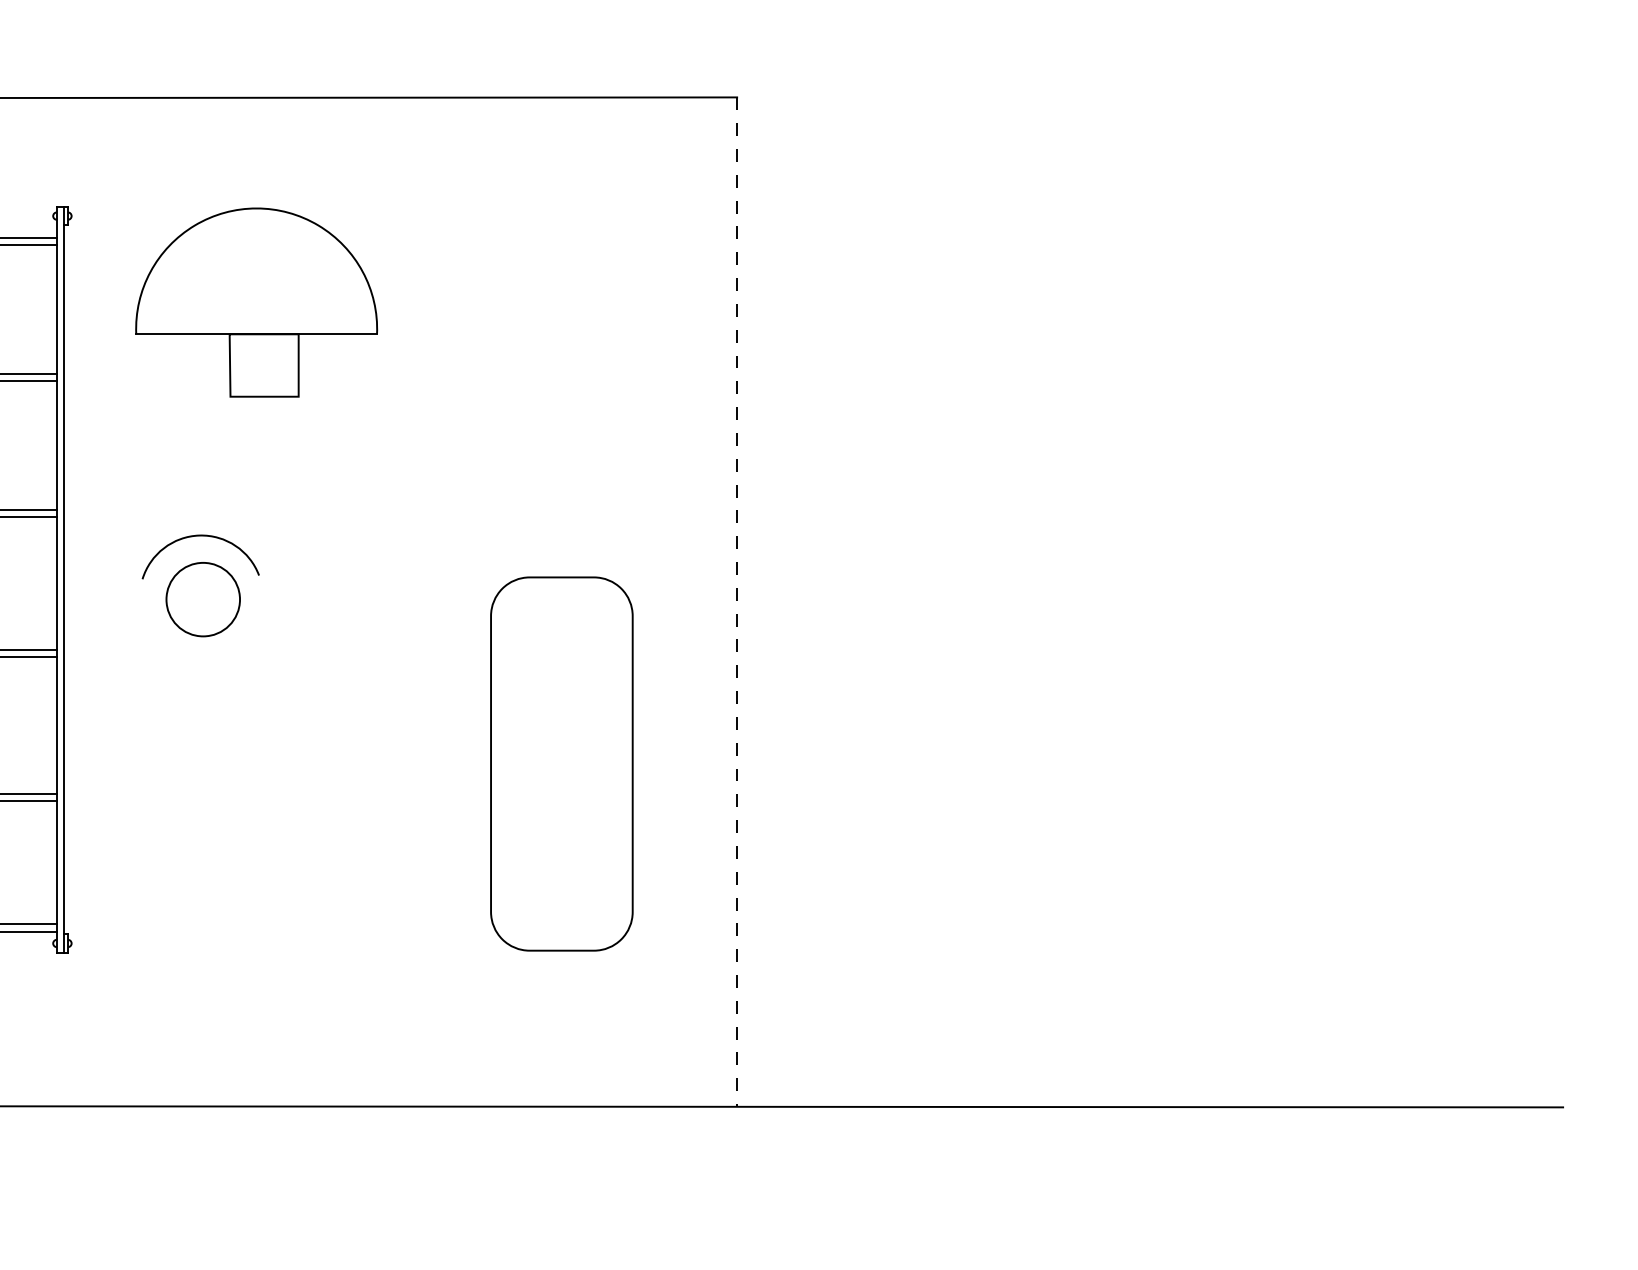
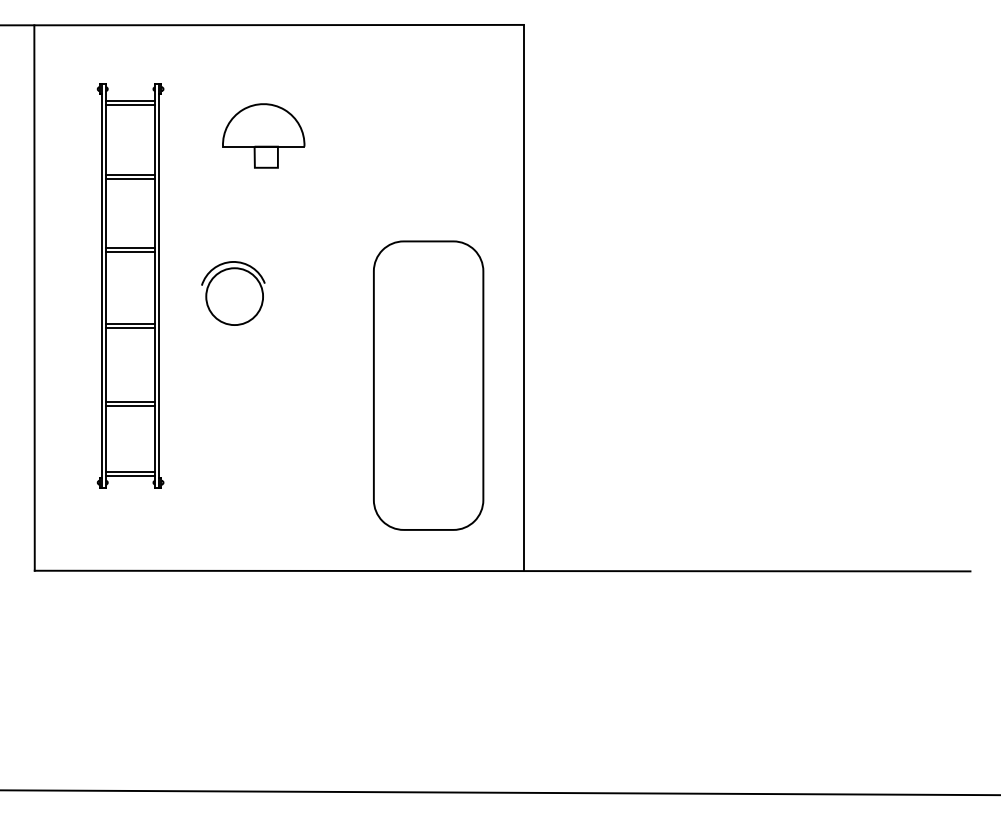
part: (256, 301) -> (263, 135), size x0.62
circle: (202, 599) -> (234, 296), size x1.43
line: (737, 603) -> (523, 298), dashed -> solid
part: (561, 763) -> (428, 385), size x1.43

